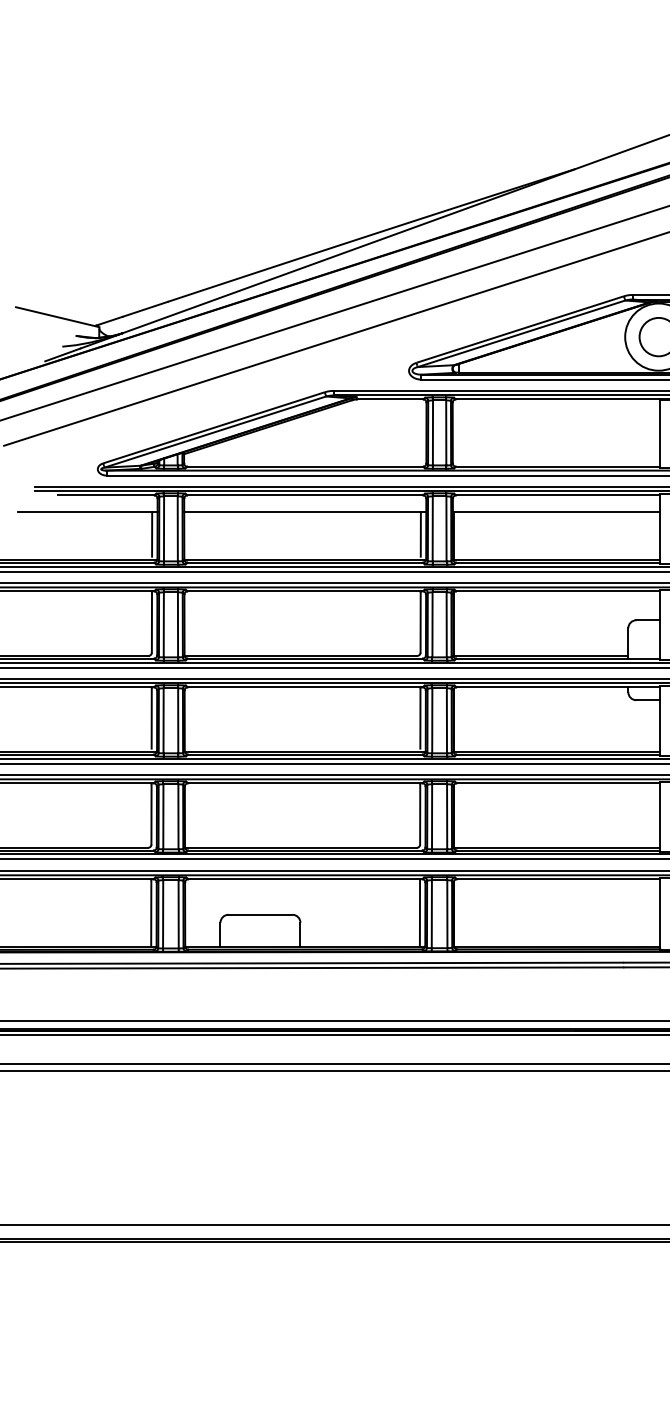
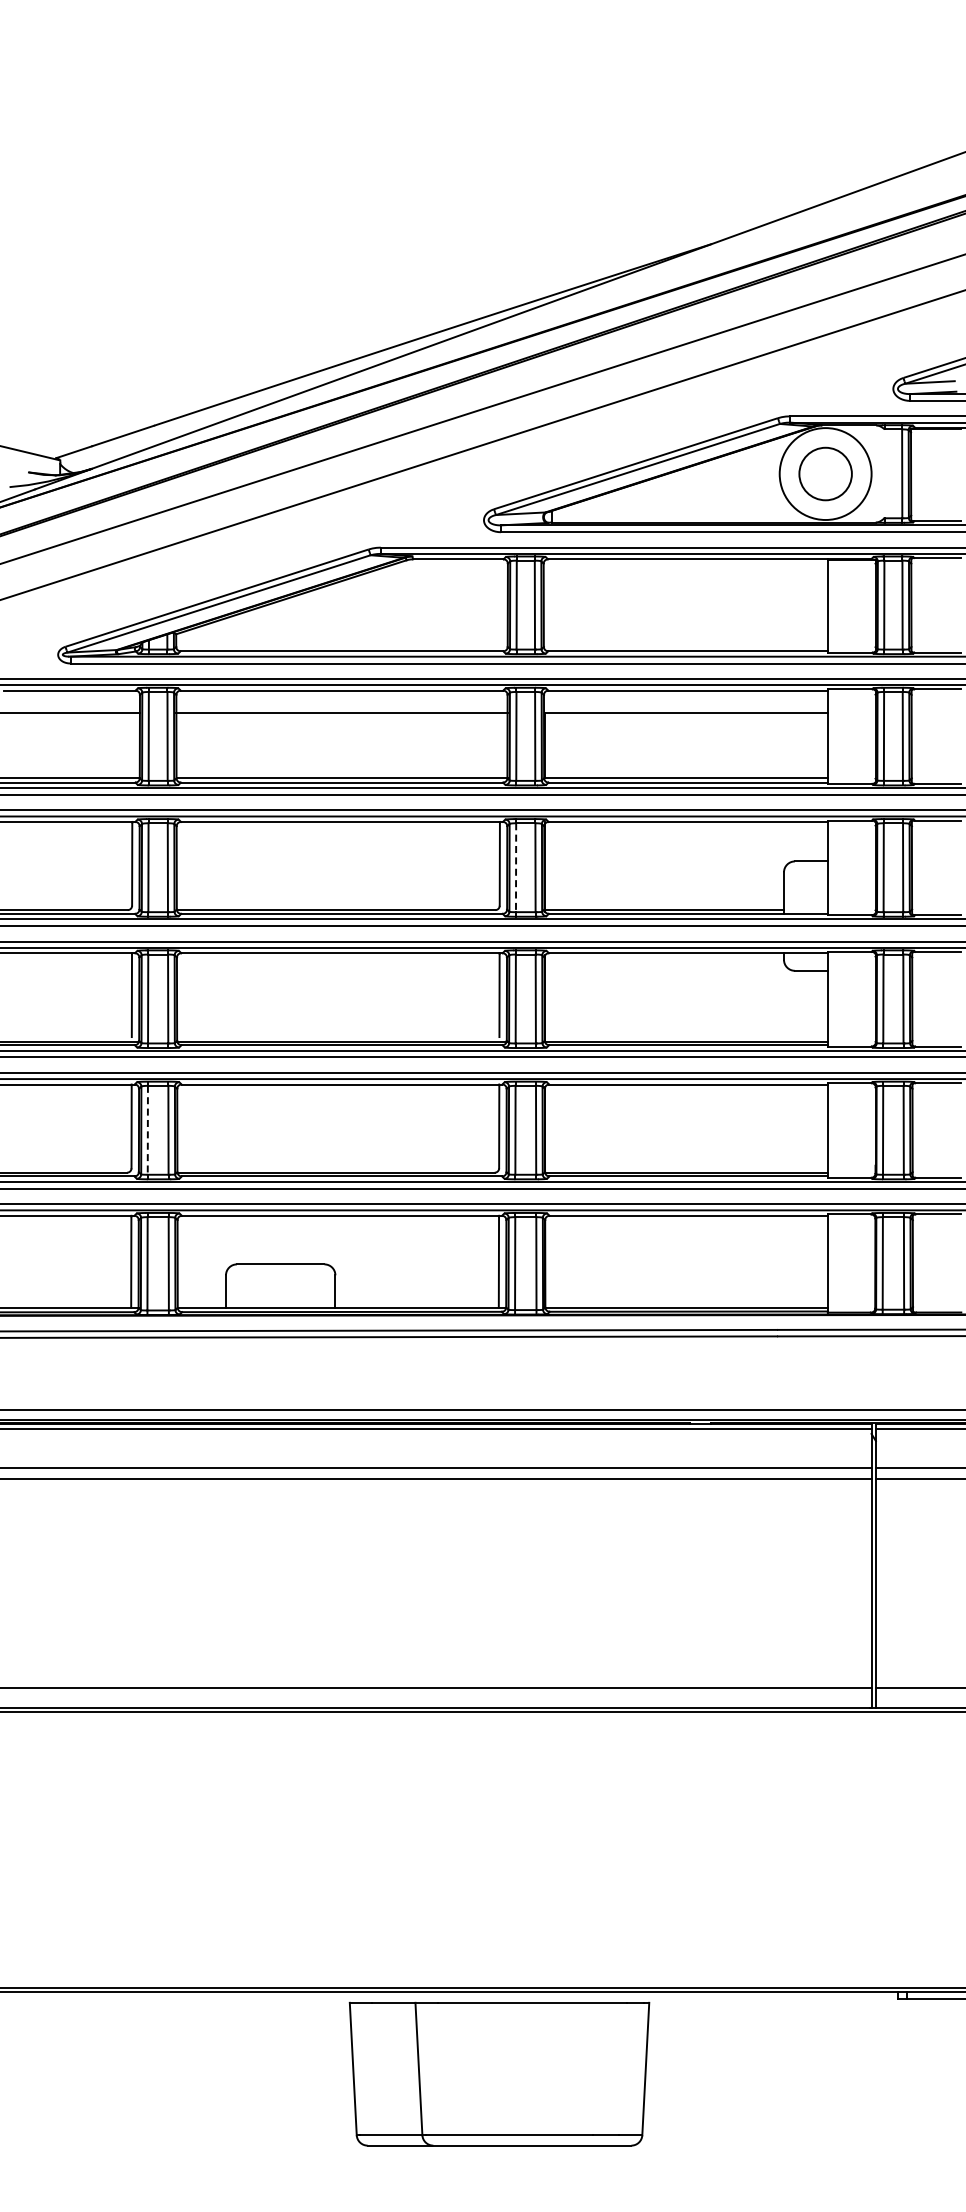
line: (152, 534) -> (132, 743), removed
line: (421, 534) -> (500, 743), removed
line: (432, 625) -> (516, 868), solid -> dashed
line: (163, 816) -> (147, 1130), solid -> dashed

